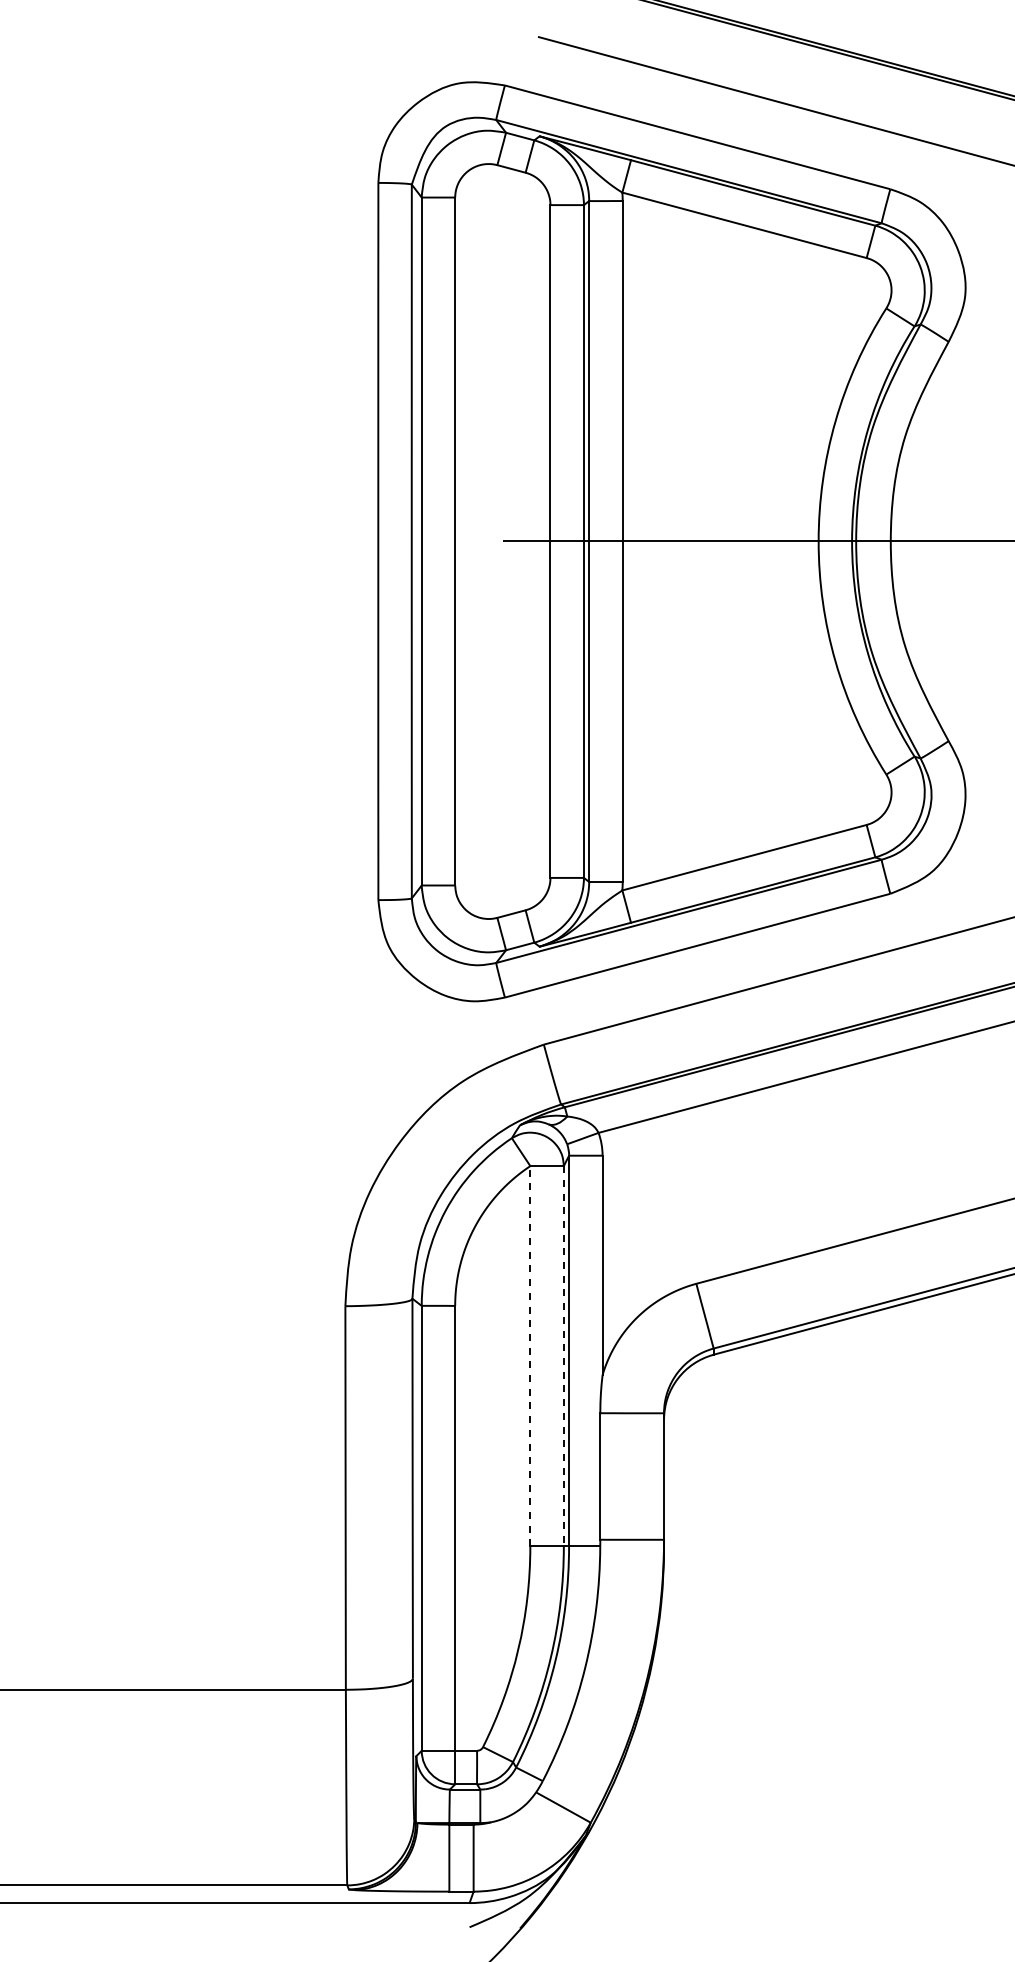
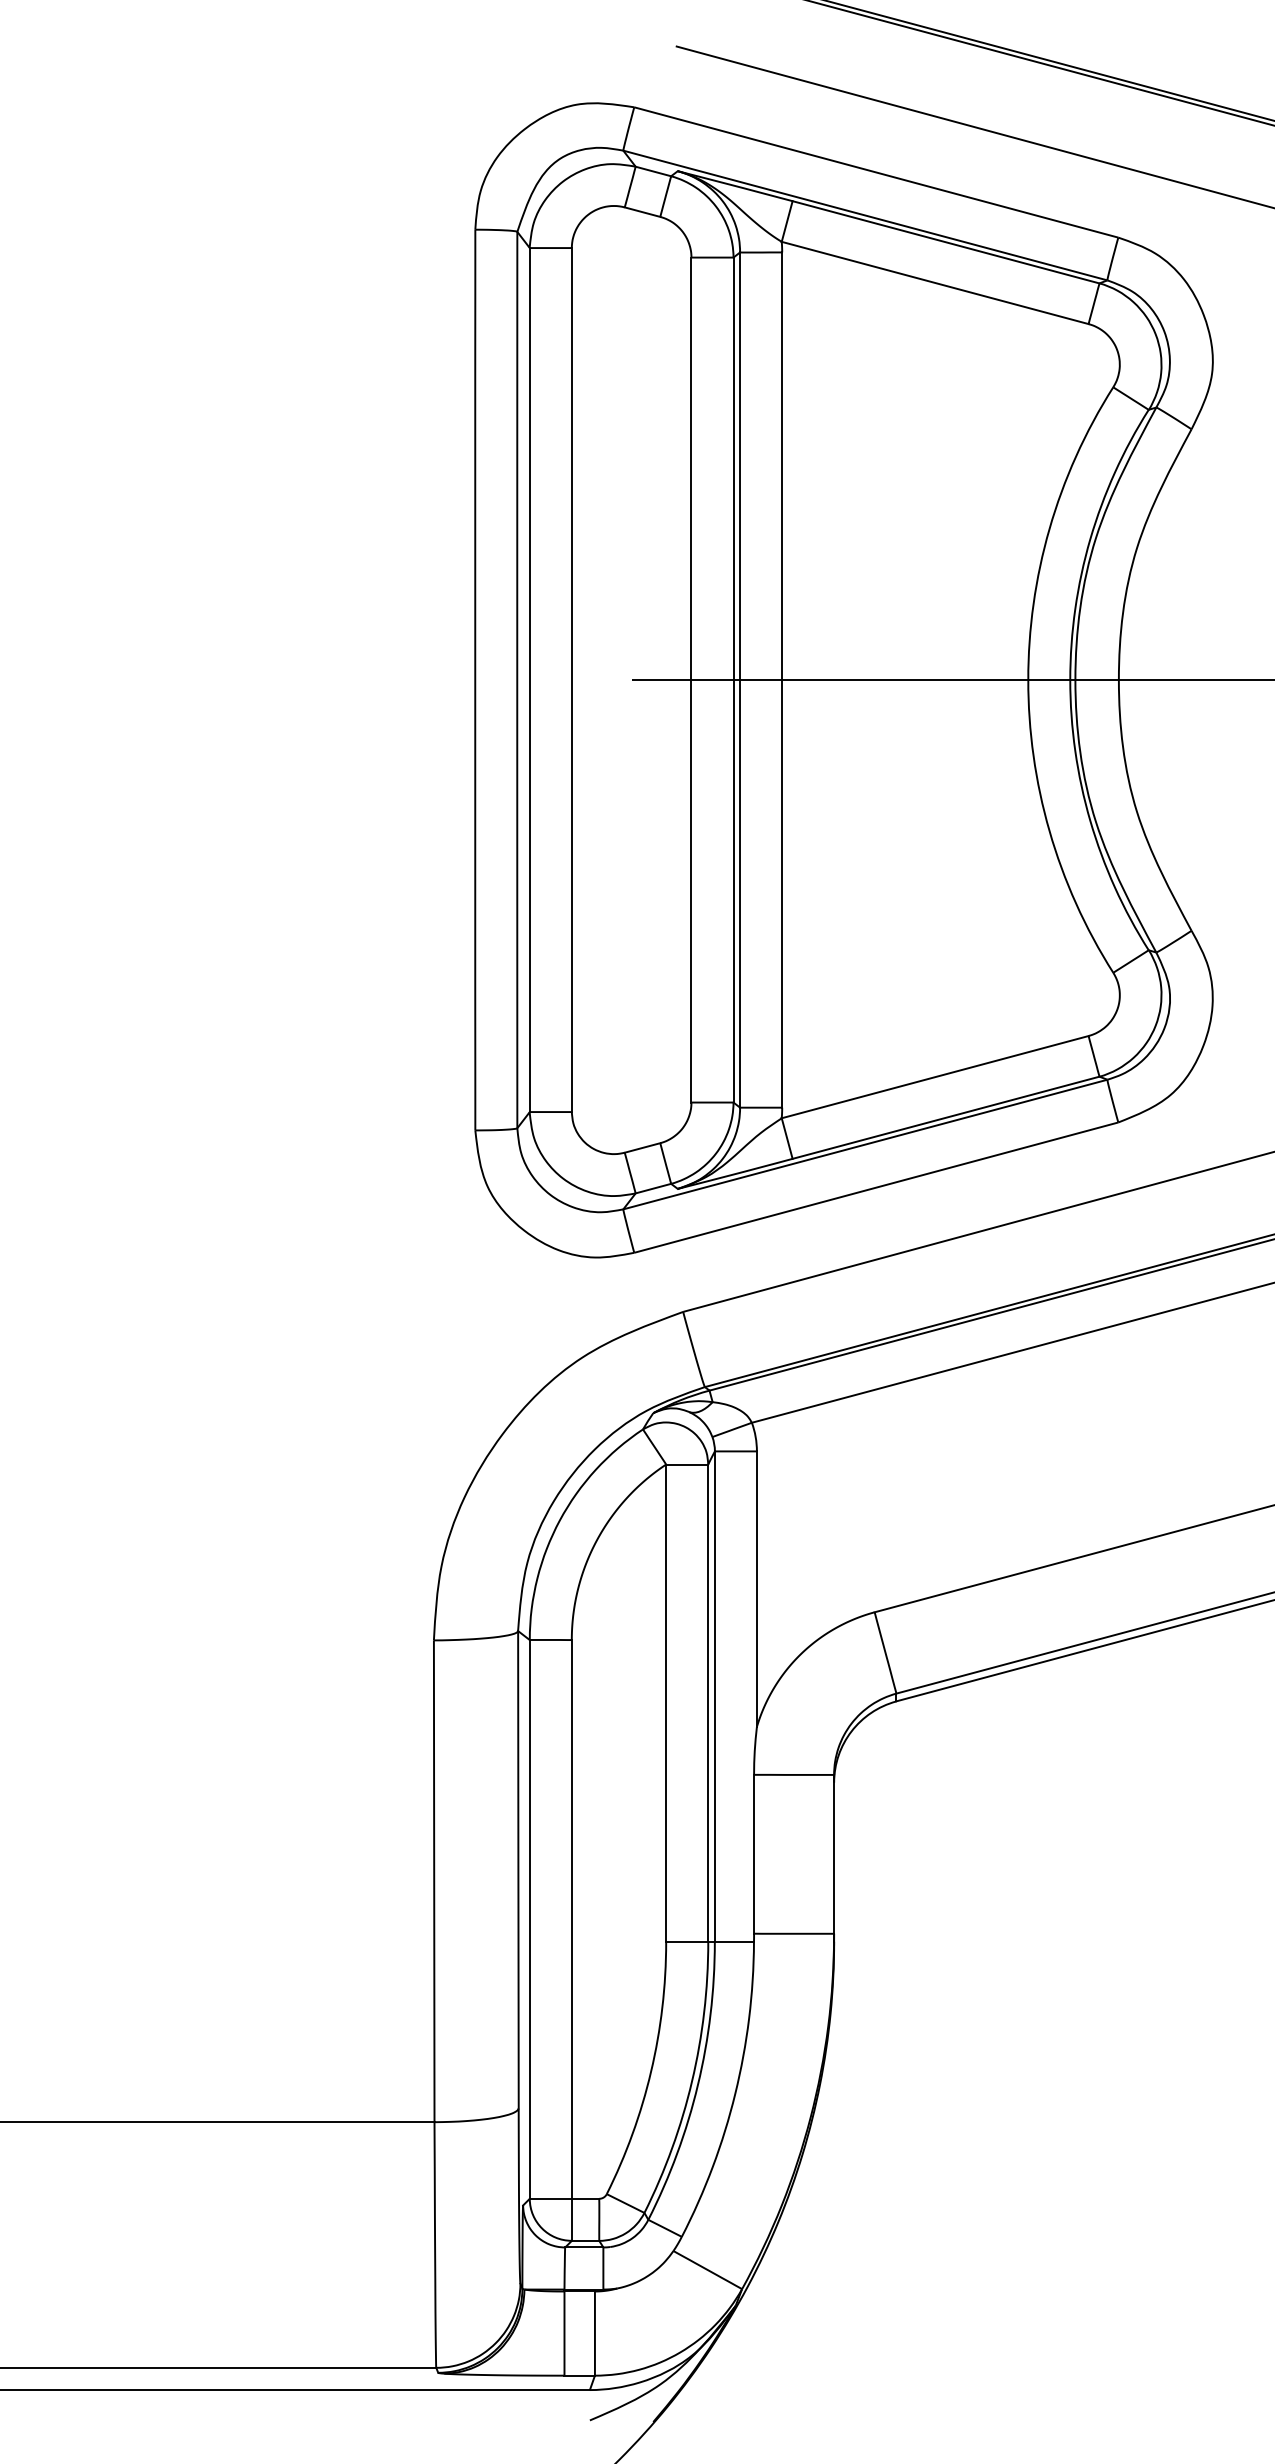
line: (530, 1355) -> (666, 1702), dashed -> solid
line: (563, 1356) -> (707, 1703), dashed -> solid

